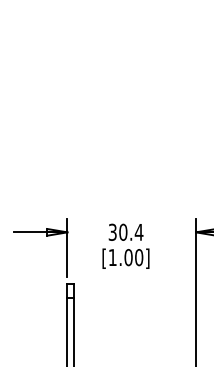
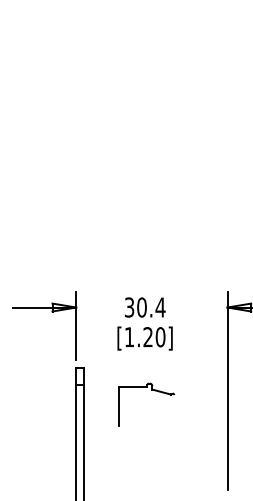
text: (128, 257) -> (148, 337), [1.00] -> [1.20]
part: (131, 302) -> (151, 390), added

